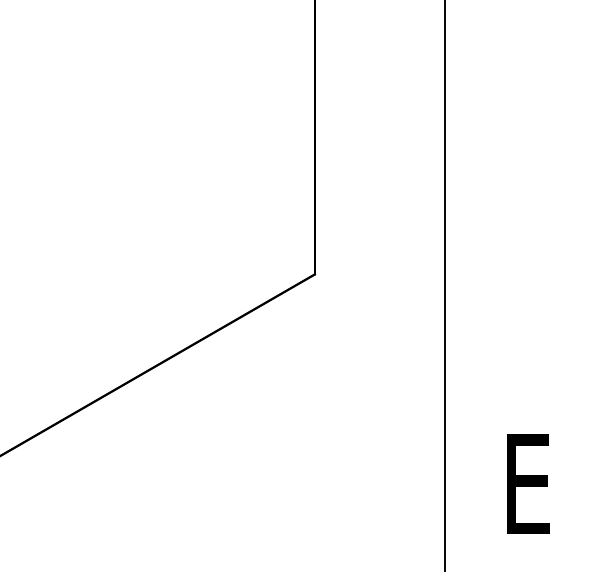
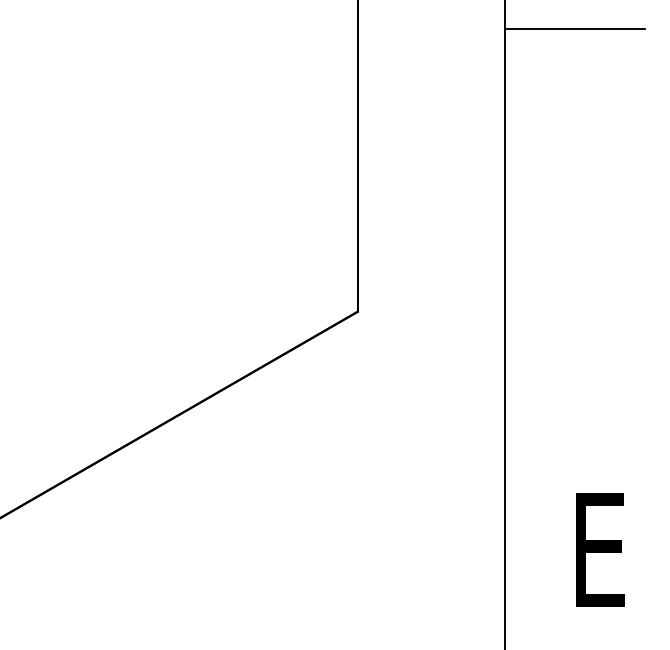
line: (506, 25) -> (575, 29), added

